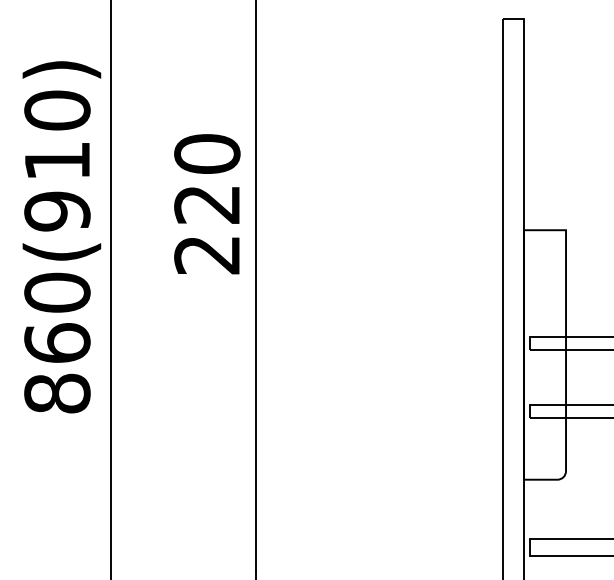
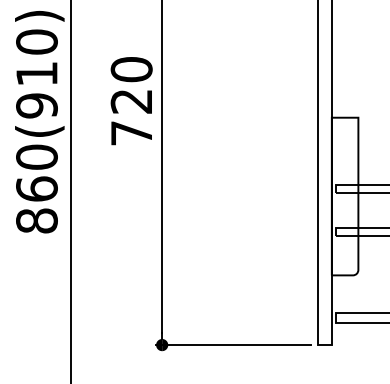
text: (205, 255) -> (130, 133), 220 -> 720

